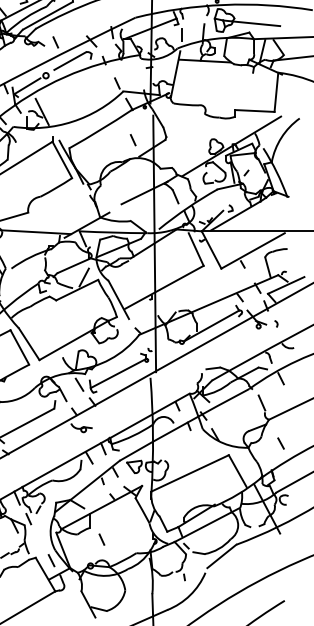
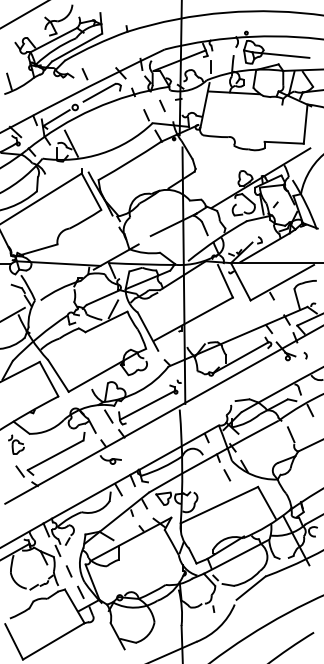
line: (133, 139) -> (162, 105), moved
line: (281, 443) -> (227, 475), moved
line: (101, 539) -> (68, 571), moved

